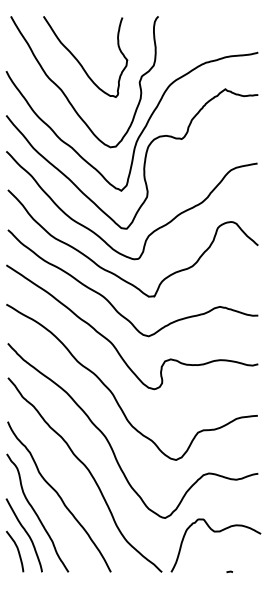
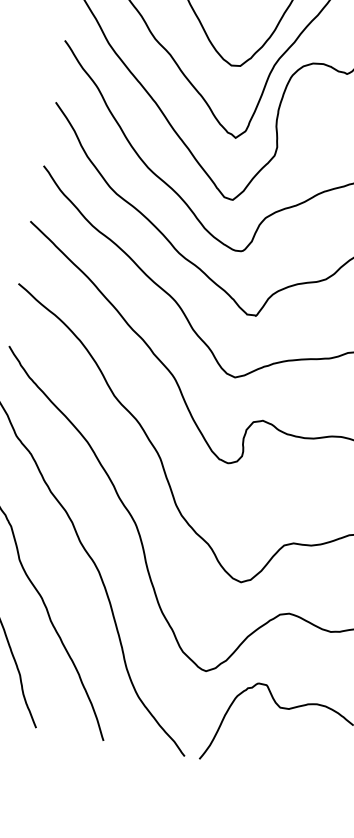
line: (229, 571) -> (292, 775), removed

